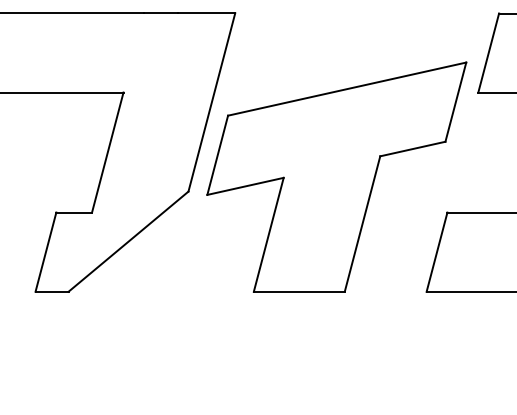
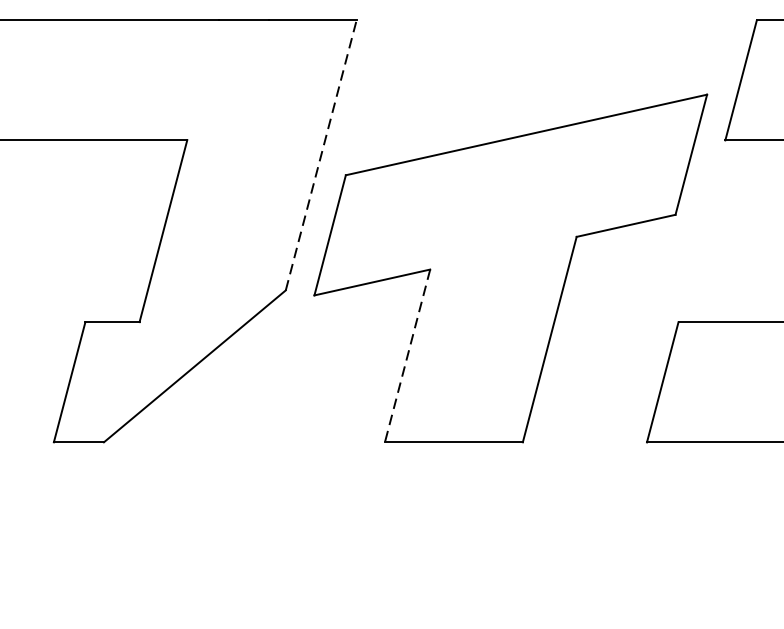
line: (211, 101) -> (320, 153), solid -> dashed
line: (268, 234) -> (407, 355), solid -> dashed

